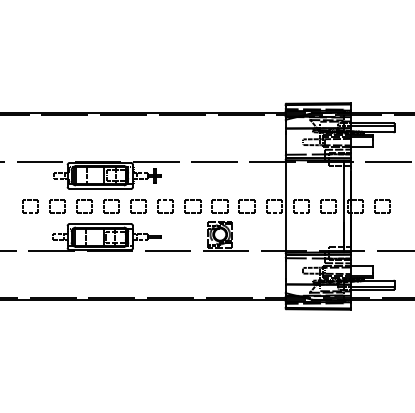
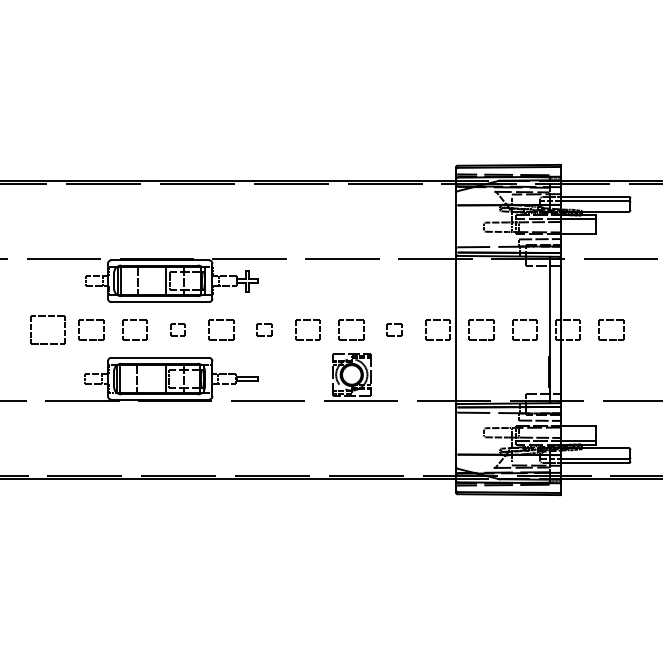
part: (30, 206) -> (48, 330), size x1.4
part: (111, 206) -> (178, 330), size x0.6
part: (165, 206) -> (264, 330), size x0.6
part: (246, 206) -> (393, 330), size x0.6

